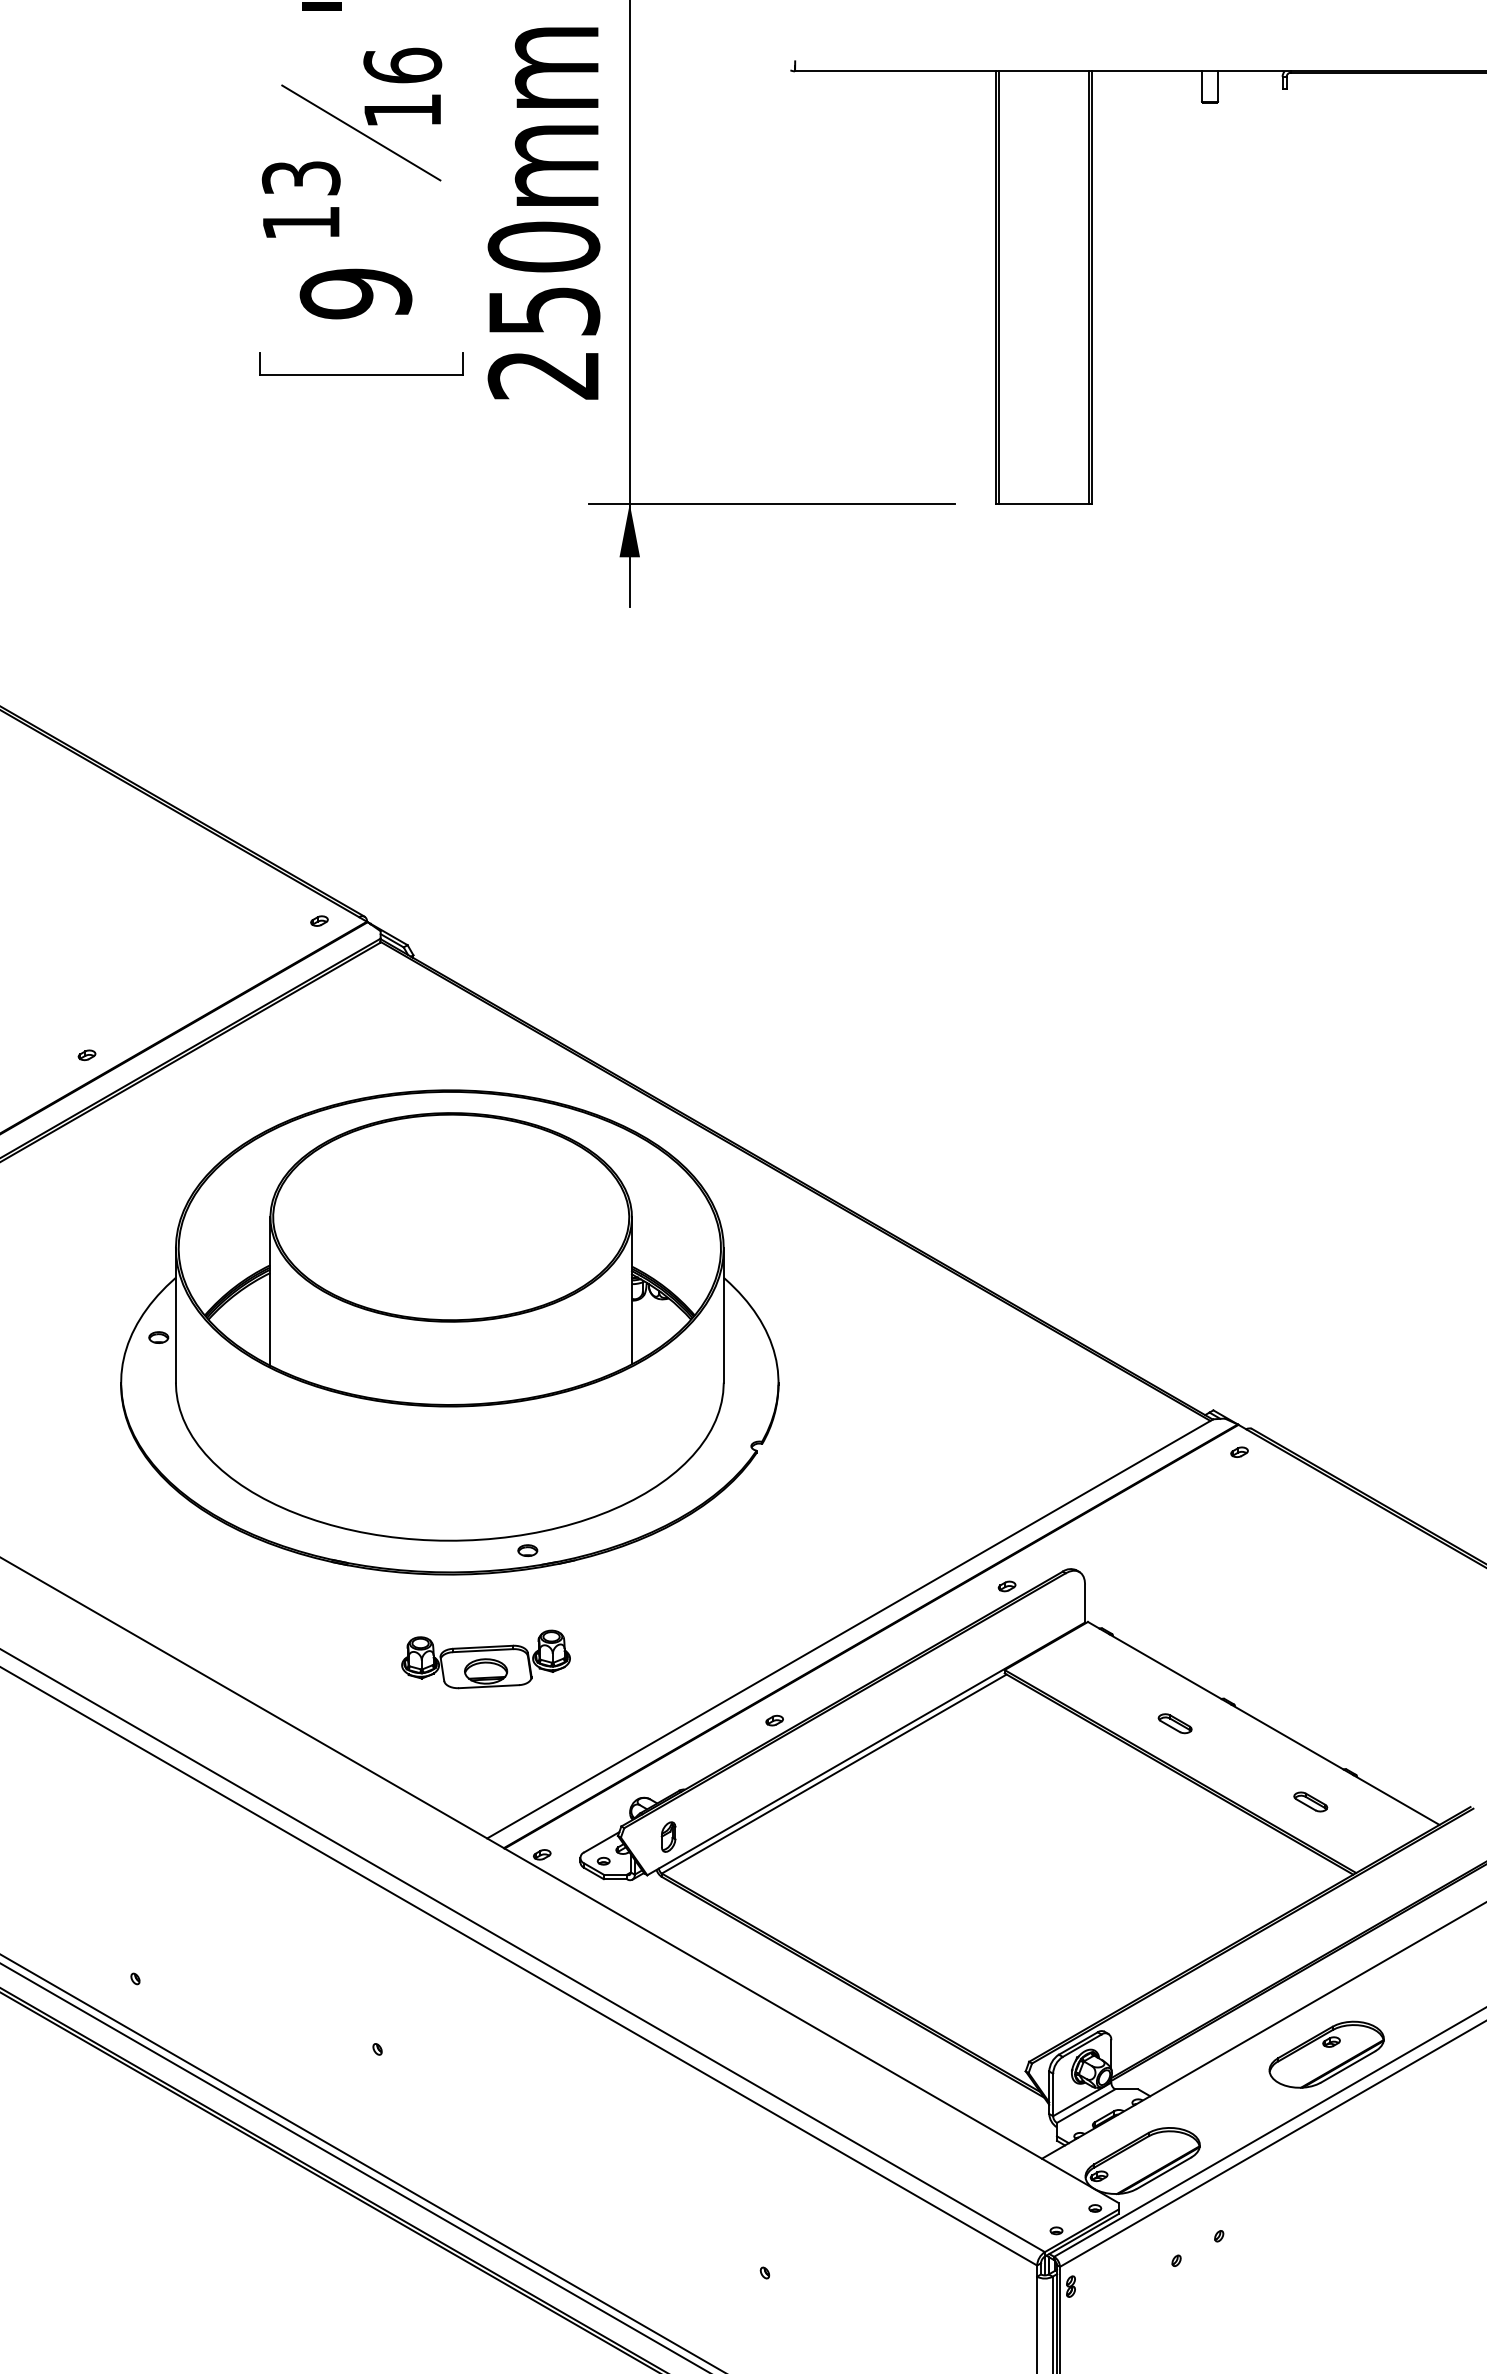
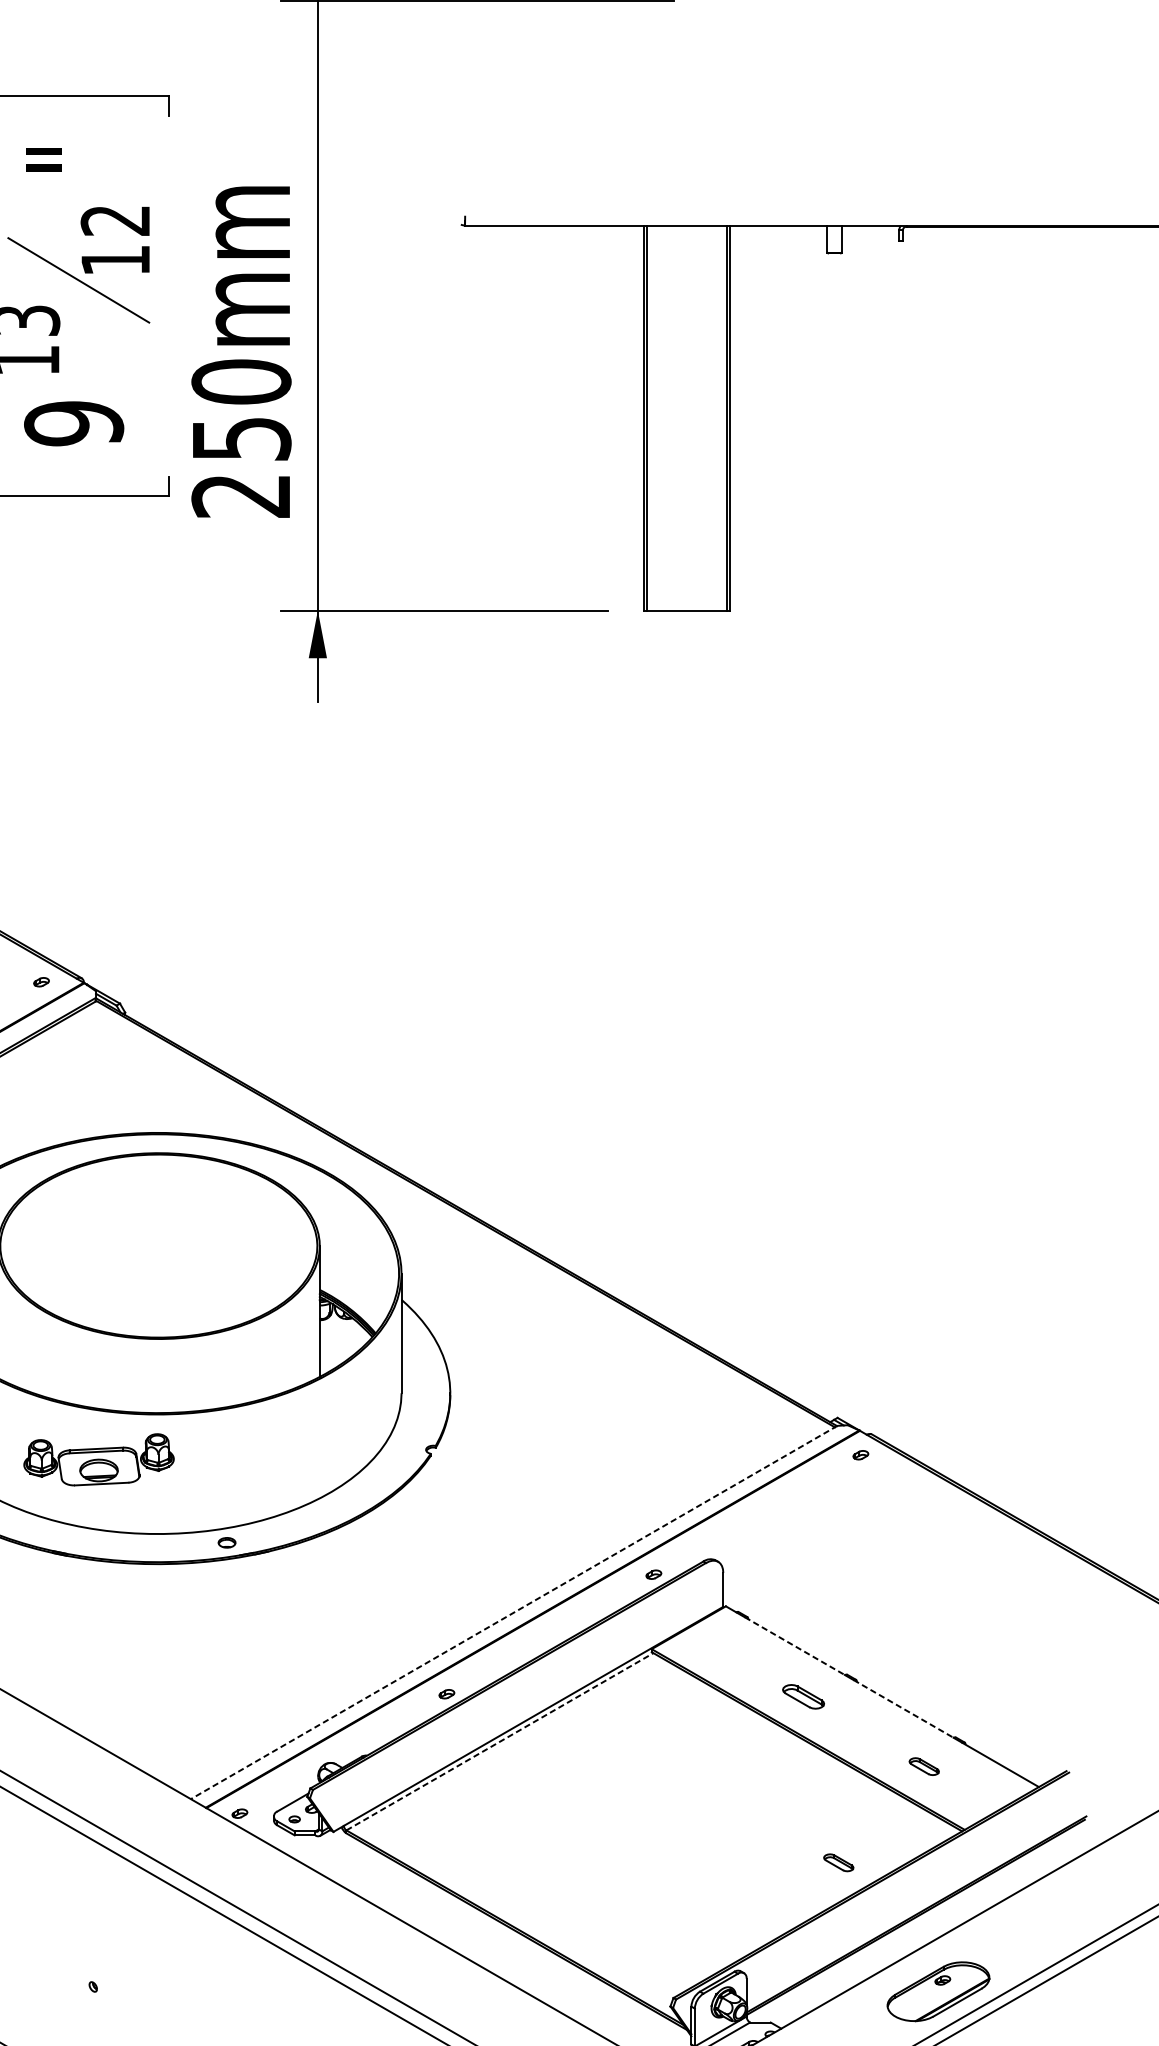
text: (402, 65) -> (115, 220), 16 -> 12
line: (849, 1629) -> (513, 1613), solid -> dashed
part: (485, 1659) -> (98, 1459), moved
line: (1165, 1666) -> (794, 1645), solid -> dashed
part: (1174, 1723) -> (802, 1696), size x1.4
line: (1287, 1737) -> (903, 1709), solid -> dashed
line: (834, 1773) -> (500, 1741), solid -> dashed
part: (668, 1836) -> (352, 1797), removed
part: (1214, 1909) -> (838, 1862), added

